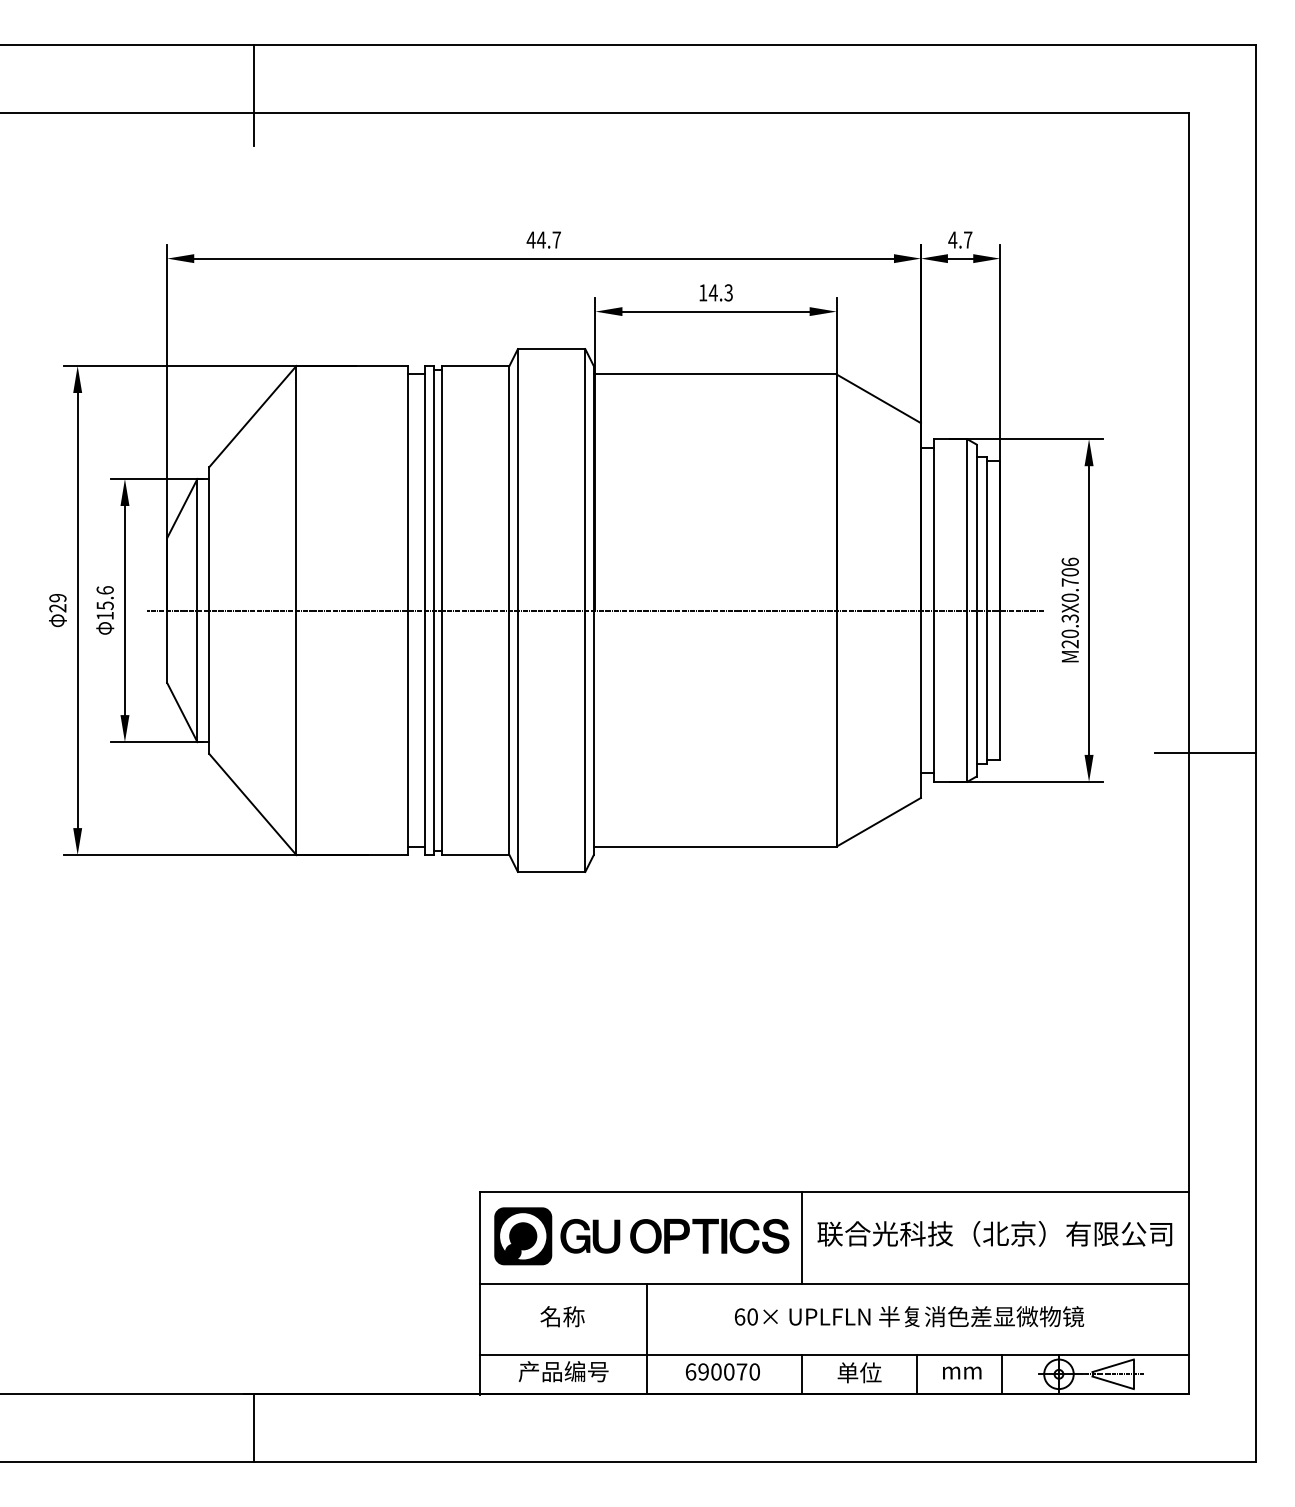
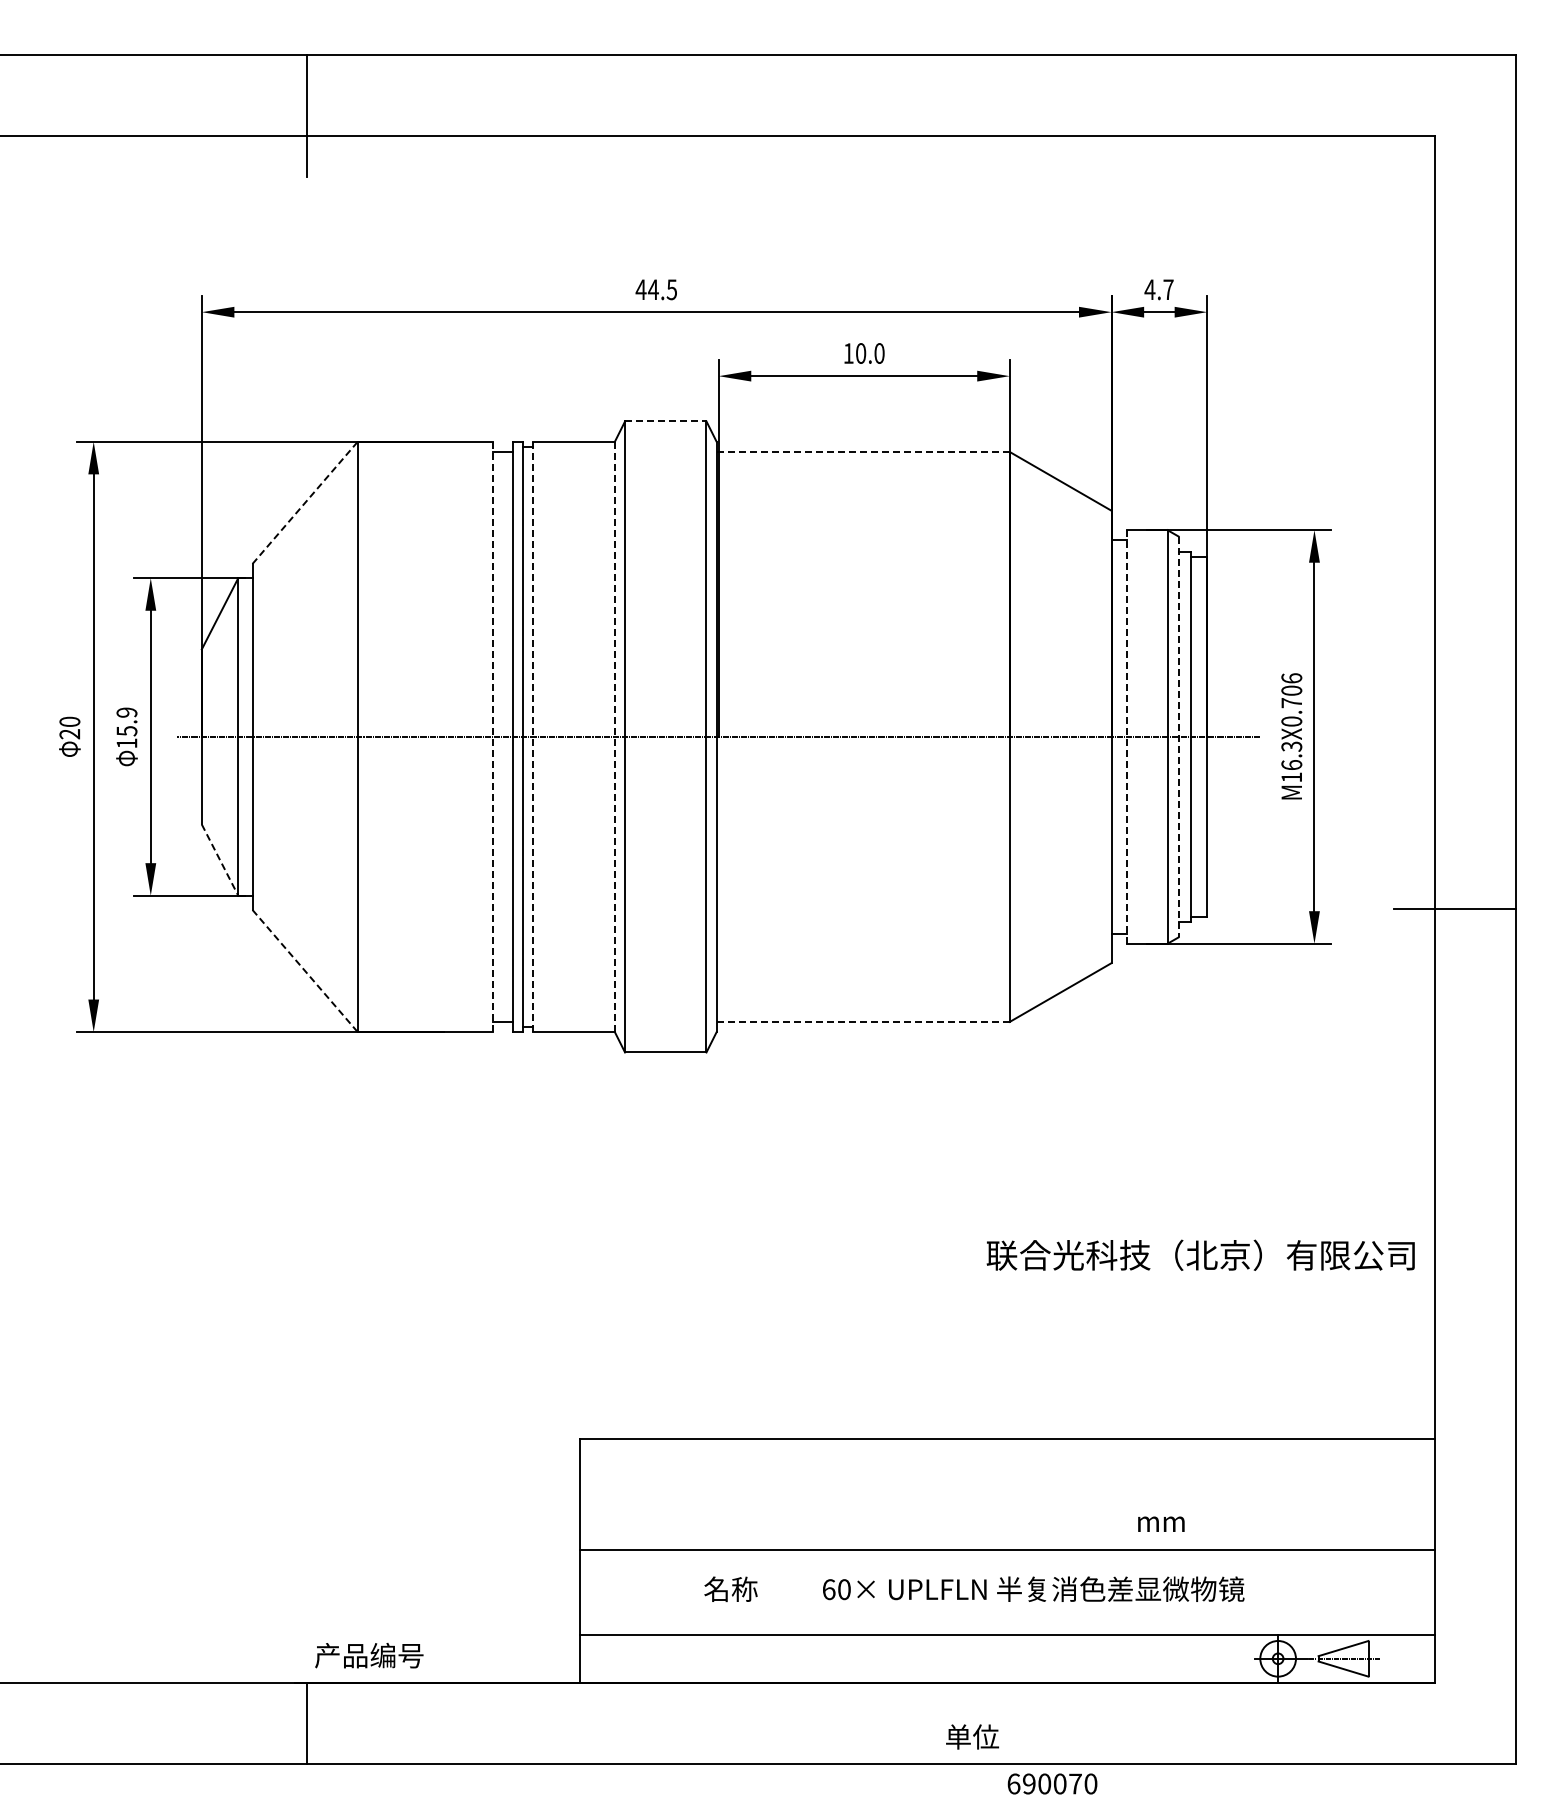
text: (556, 239) -> (671, 289), 44.7 -> 44.5
text: (720, 292) -> (869, 353), 14.3 -> 10.0
line: (551, 349) -> (665, 421), solid -> dashed
line: (715, 374) -> (863, 451), solid -> dashed
line: (253, 416) -> (305, 502), solid -> dashed
text: (104, 590) -> (126, 712), 15.6 -> 15.9
text: (57, 597) -> (69, 721), 29 -> 20
line: (408, 610) -> (492, 737), solid -> dashed
line: (442, 610) -> (533, 737), solid -> dashed
line: (509, 610) -> (614, 737), solid -> dashed
line: (933, 610) -> (1126, 736), solid -> dashed
line: (976, 610) -> (1178, 737), solid -> dashed
text: (1070, 639) -> (1291, 771), M20.3X0.706 -> M16.3X0.706
line: (182, 712) -> (220, 860), solid -> dashed
line: (253, 804) -> (305, 971), solid -> dashed
line: (715, 846) -> (863, 1021), solid -> dashed
text: (994, 1233) -> (1200, 1254), moved
part: (641, 1236) -> (774, 1492), removed
line: (801, 1237) -> (967, 1493), removed
text: (562, 1316) -> (730, 1589), moved
text: (909, 1316) -> (1033, 1588), moved
line: (647, 1339) -> (781, 1616), removed
text: (563, 1371) -> (369, 1655), moved
text: (722, 1371) -> (1052, 1783), moved
text: (859, 1372) -> (972, 1736), moved
text: (962, 1372) -> (1161, 1523), moved
line: (801, 1374) -> (967, 1659), removed
line: (916, 1374) -> (1106, 1659), removed
line: (1002, 1374) -> (1209, 1659), removed

